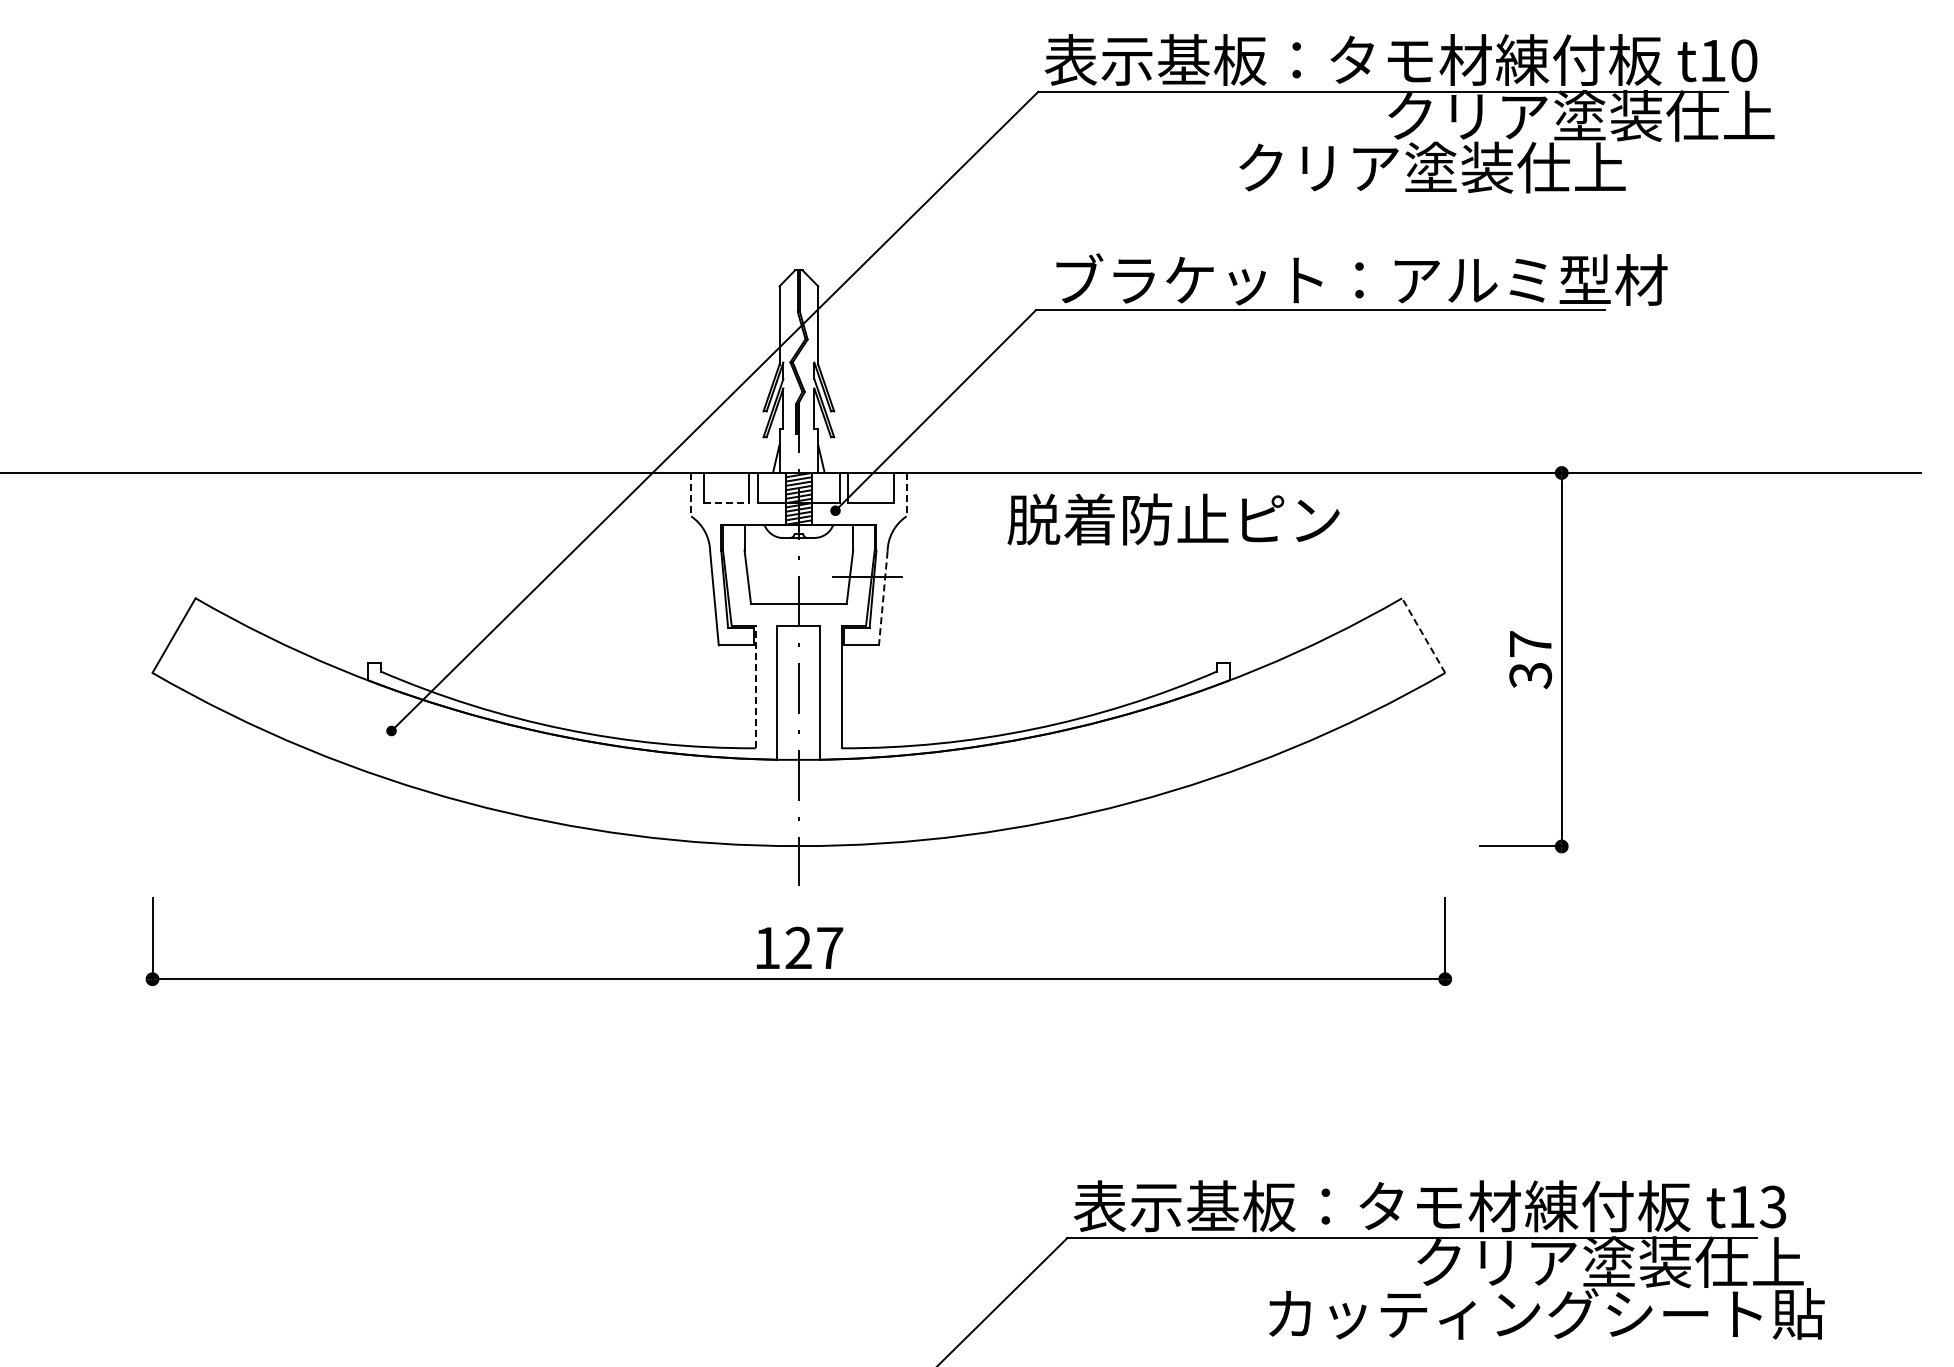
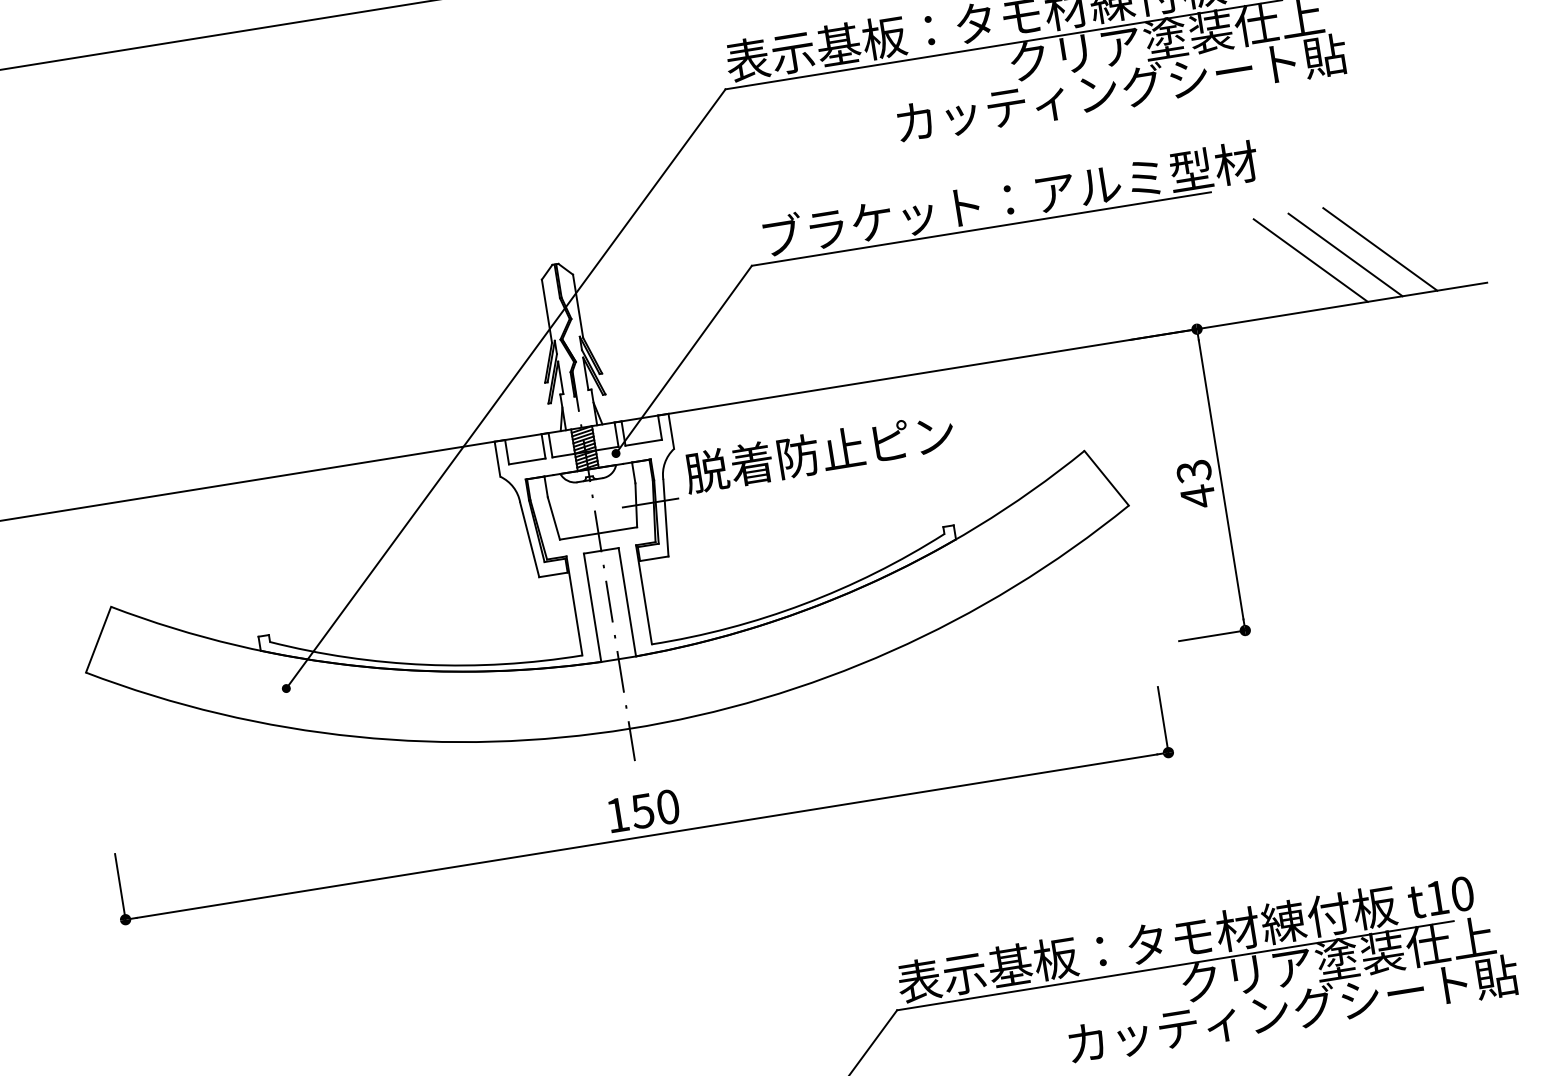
text: (1517, 167) -> (1121, 88), クリア塗装仕上 -> カッティングシート貼
line: (1712, 411) -> (1310, 260), added
line: (1755, 411) -> (1345, 254), added
line: (1798, 411) -> (1380, 249), added
line: (691, 494) -> (497, 459), dashed -> solid
line: (906, 494) -> (671, 431), dashed -> solid
line: (726, 503) -> (527, 461), dashed -> solid
text: (1173, 519) -> (819, 453), moved
line: (883, 598) -> (666, 518), dashed -> solid
line: (1423, 635) -> (1106, 478), dashed -> solid
text: (1530, 660) -> (1196, 484), 37 -> 43
line: (755, 686) -> (574, 605), dashed -> solid
text: (814, 947) -> (655, 808), 127 -> 150
text: (1772, 1206) -> (1461, 893), t13 -> t10

